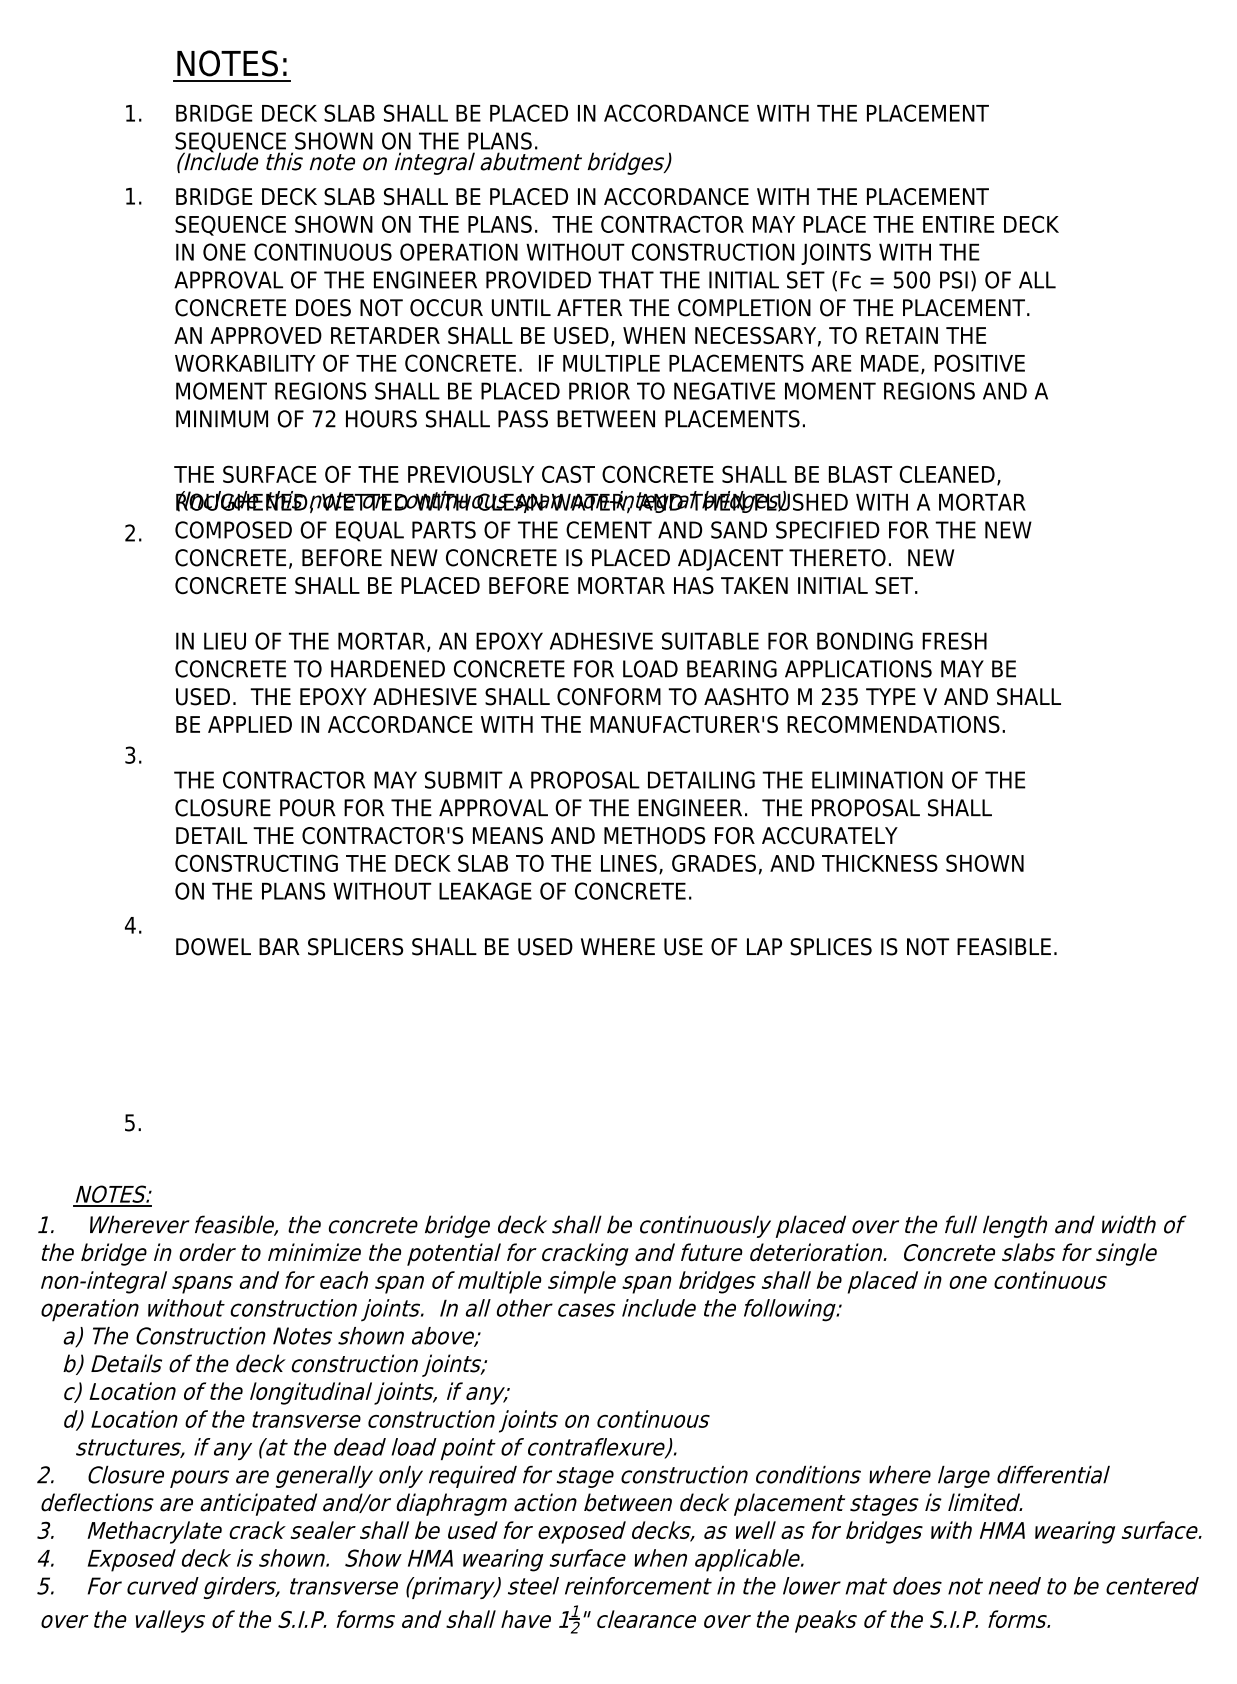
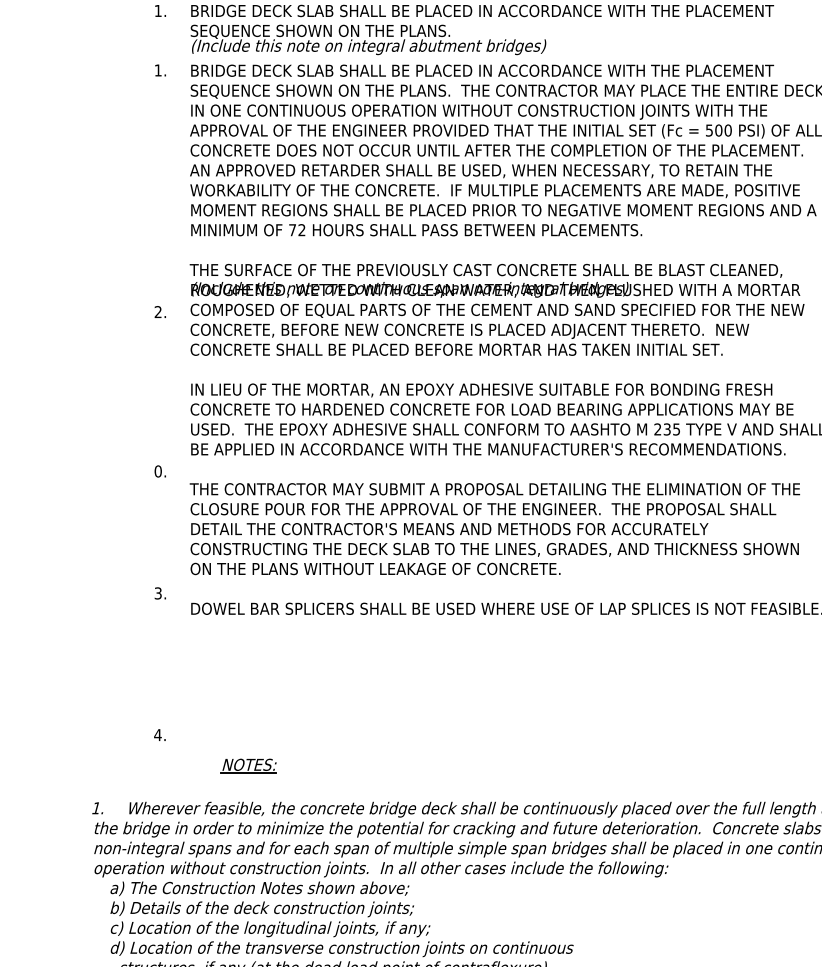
text: (130, 754) -> (158, 470), 3. -> 0.
text: (129, 924) -> (157, 592), 4. -> 3.
text: (129, 1122) -> (157, 734), 5. -> 4.
part: (112, 1195) -> (248, 765), moved

